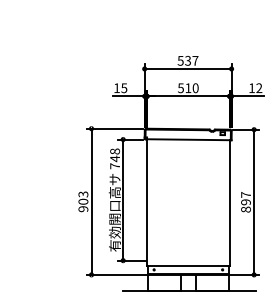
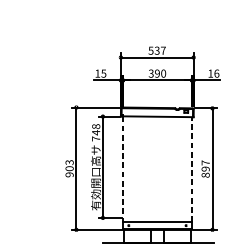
text: (184, 88) -> (154, 73), 510 -> 390
text: (259, 88) -> (216, 73), 12 -> 16
line: (147, 202) -> (123, 169), solid -> dashed
line: (229, 202) -> (191, 169), solid -> dashed

